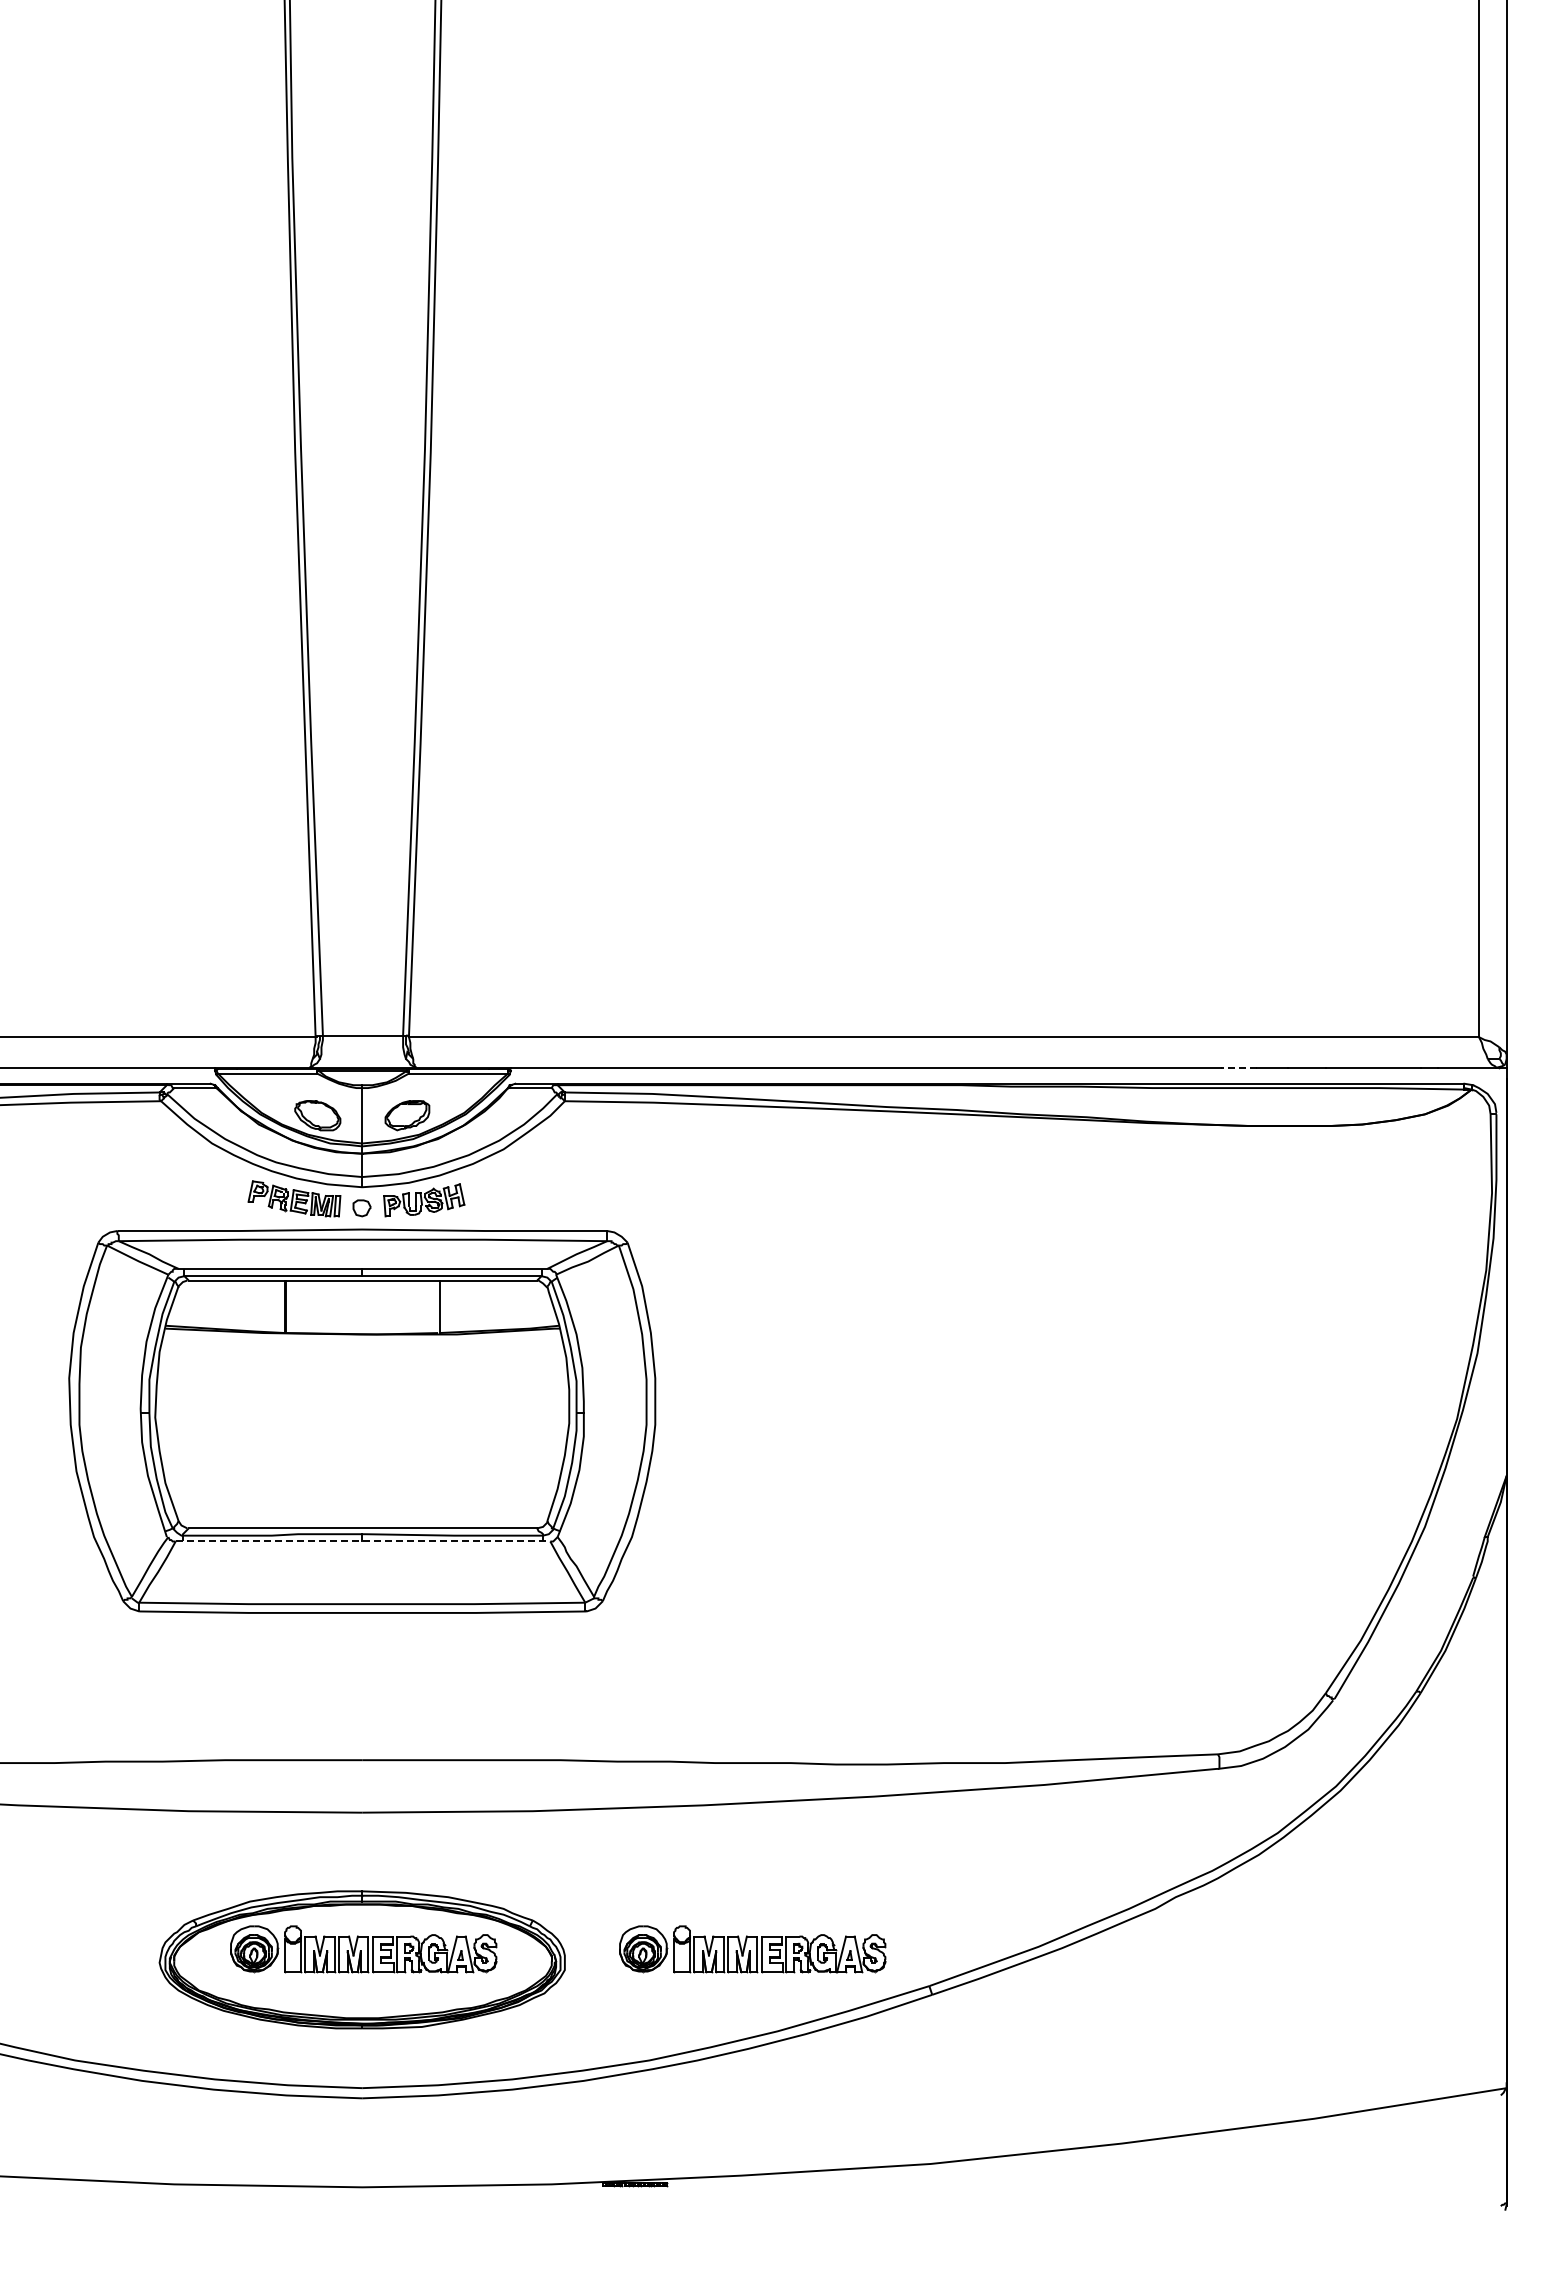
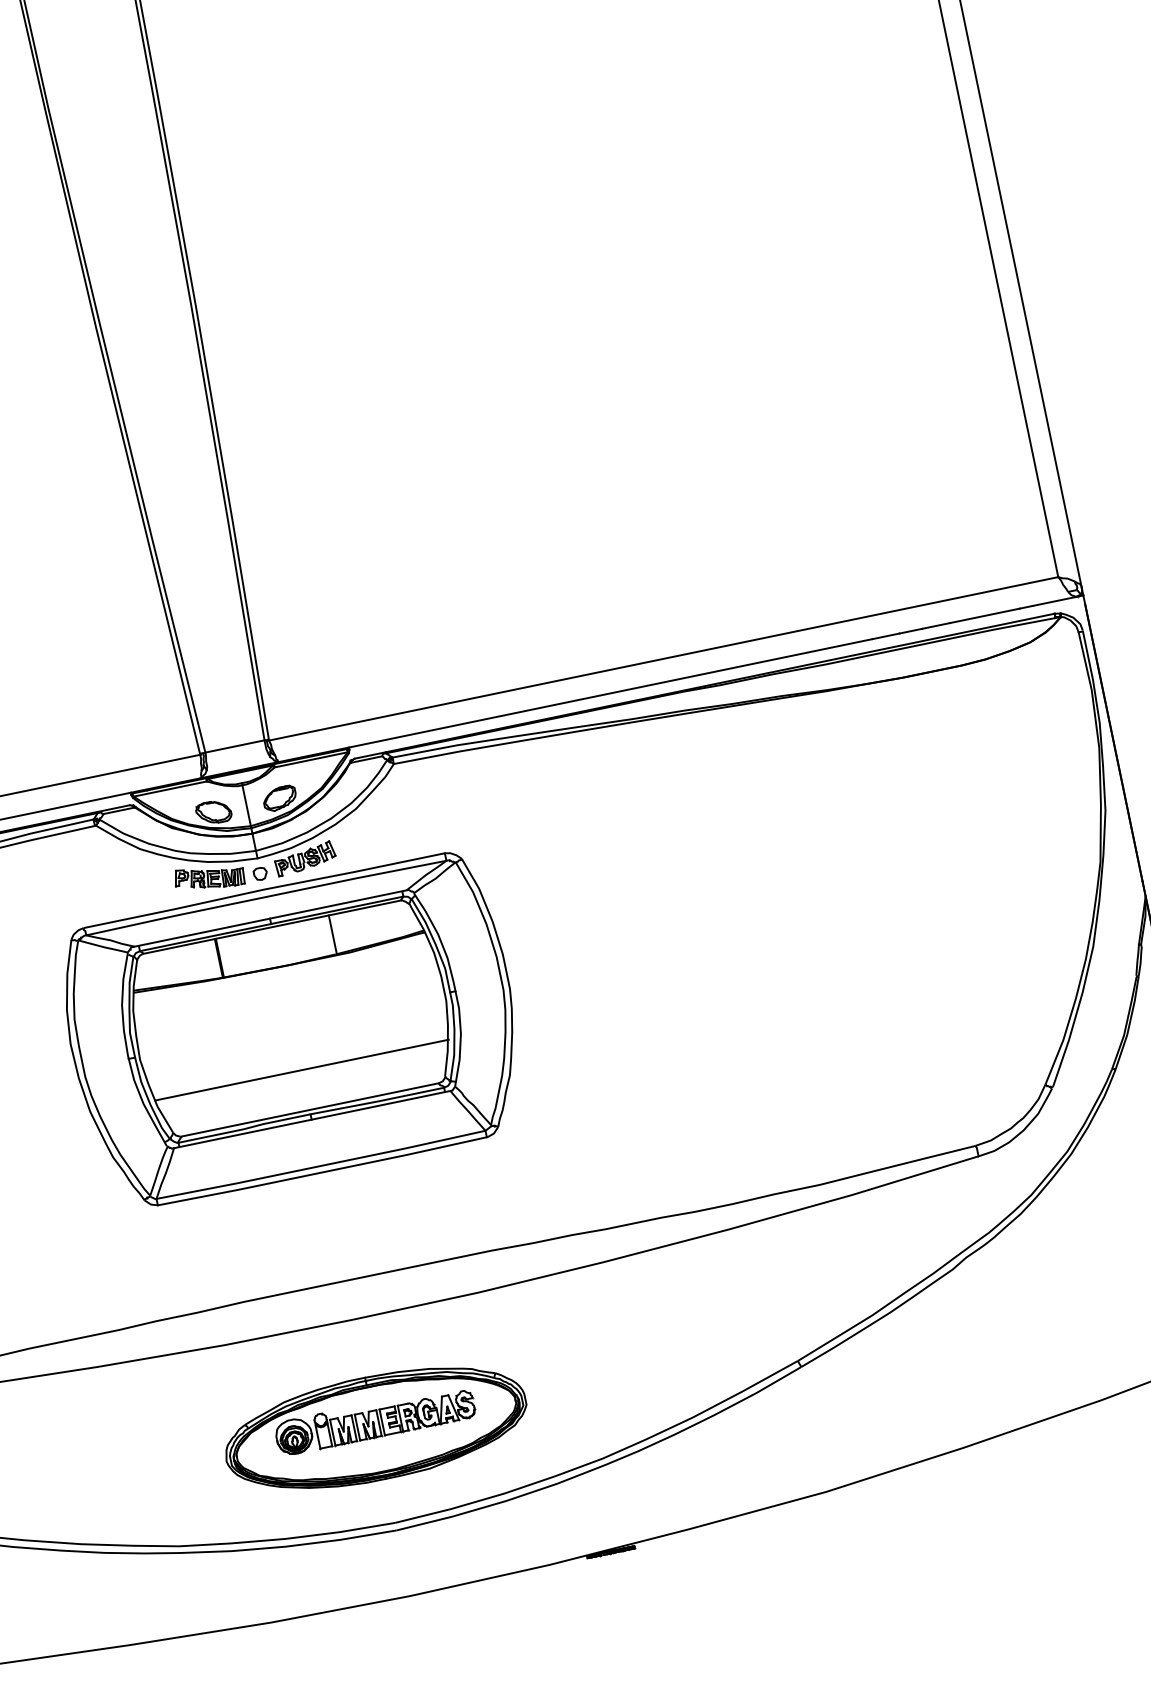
line: (1238, 1067) -> (885, 636), dashed -> solid
line: (362, 1474) -> (301, 1070), added
line: (363, 1541) -> (312, 1119), dashed -> solid
part: (752, 1949) -> (661, 1361), removed

